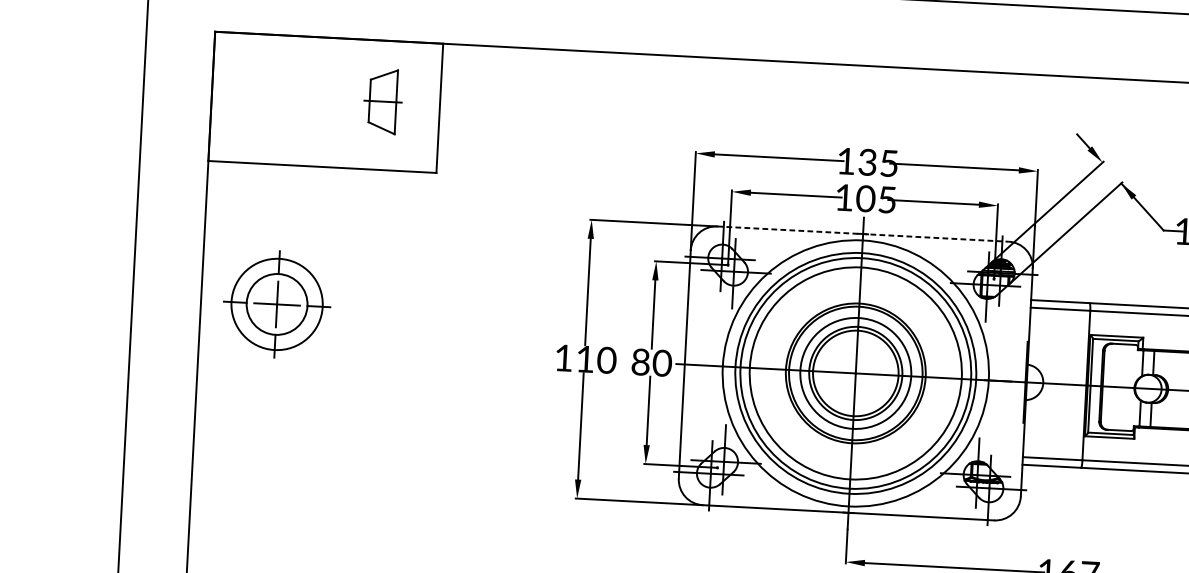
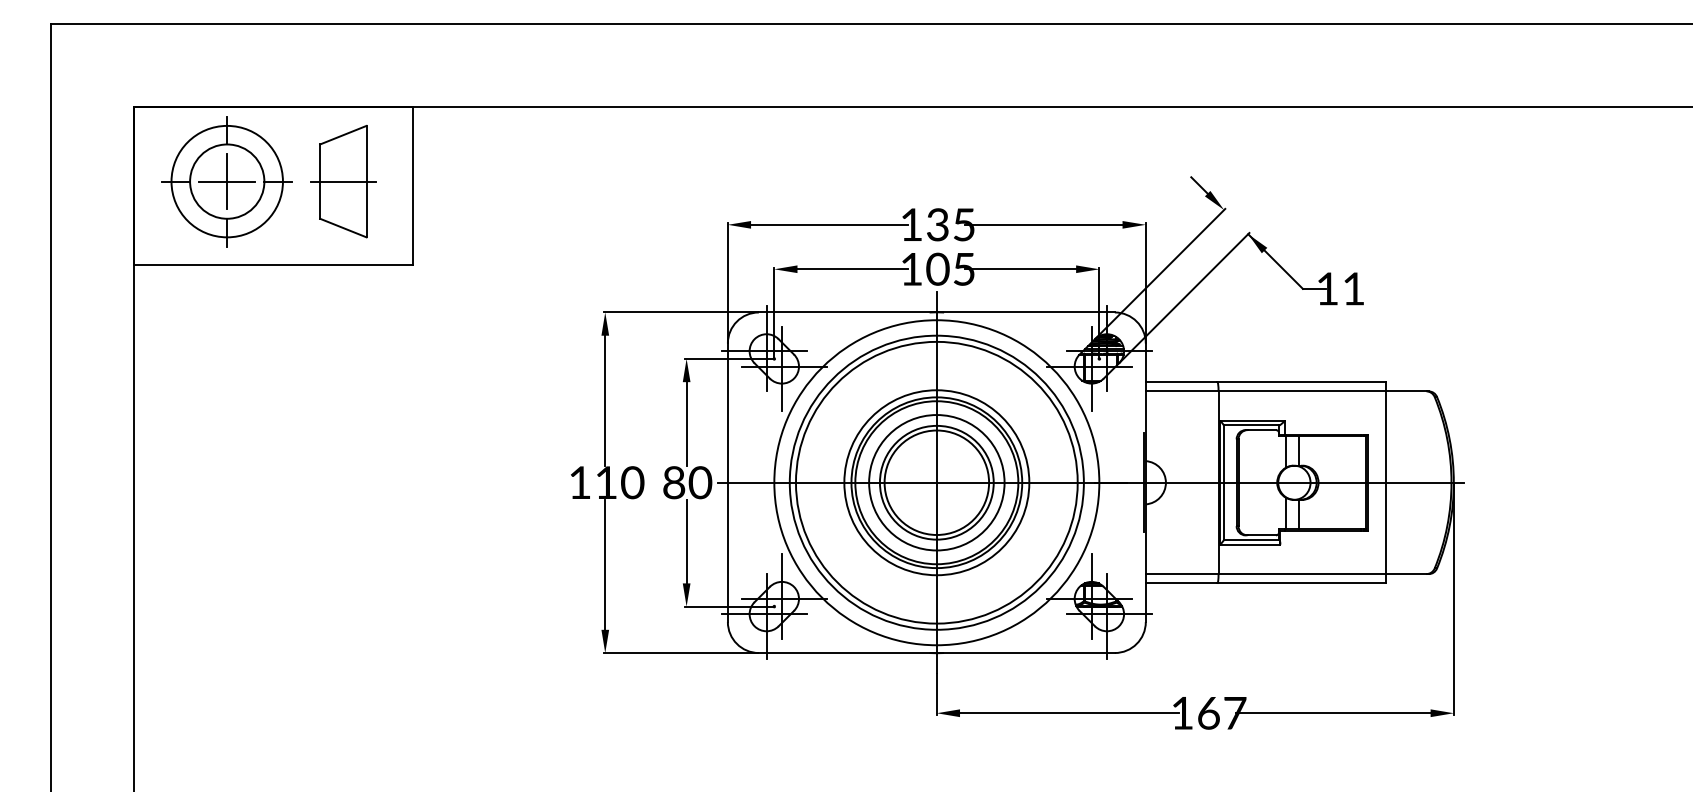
part: (383, 101) -> (343, 181), size x1.43
line: (863, 234) -> (937, 312), dashed -> solid
part: (276, 304) -> (226, 181), moved
circle: (855, 373) -> (936, 482), size x0.71

